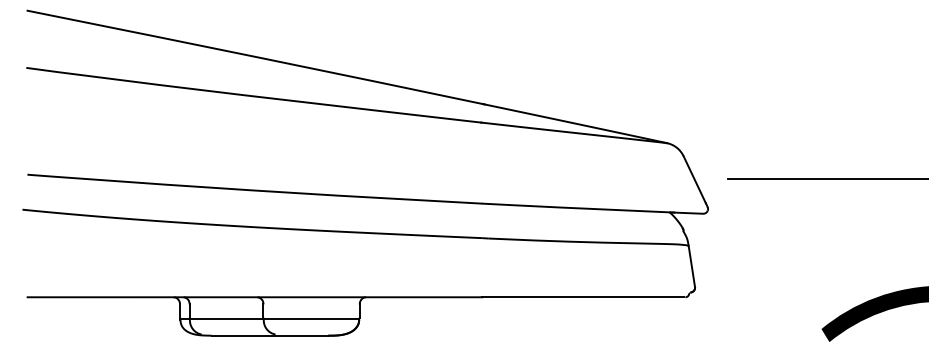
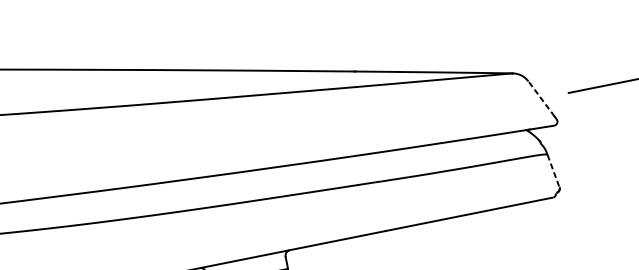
line: (694, 179) -> (541, 98), solid -> dashed
line: (691, 266) -> (553, 171), solid -> dashed

